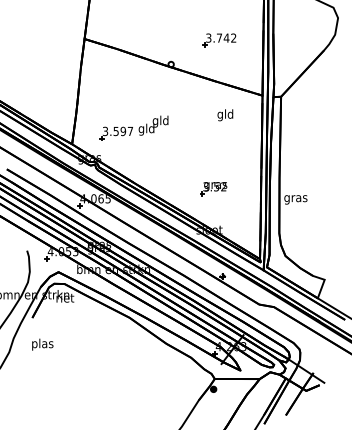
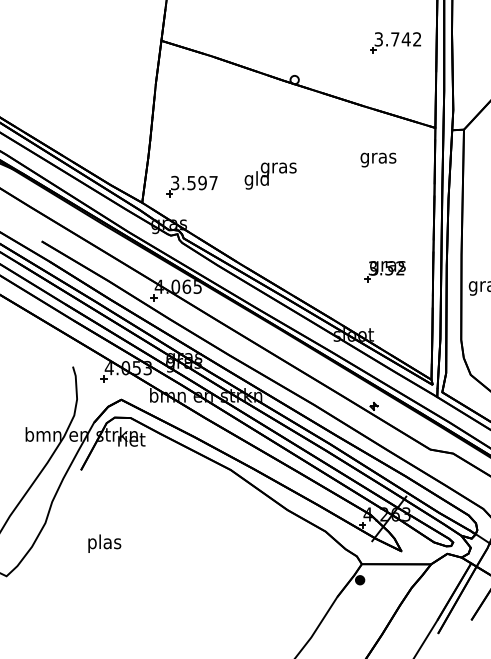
part: (219, 40) -> (395, 43), moved
text: (225, 115) -> (378, 158), gld -> gras
text: (160, 121) -> (278, 167), gld -> gras
part: (115, 133) -> (190, 186), moved
part: (213, 189) -> (384, 272), moved
text: (42, 344) -> (104, 543), moved

